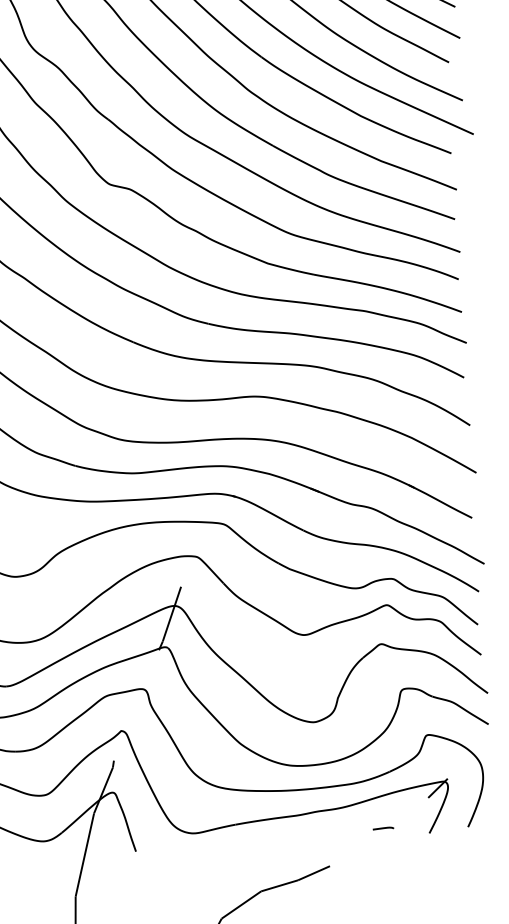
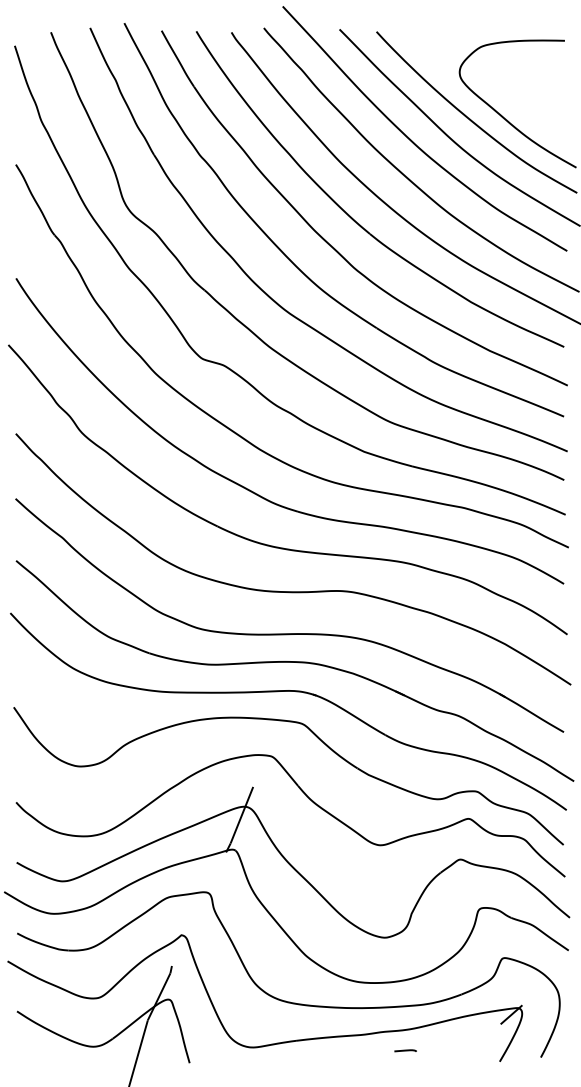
line: (383, 828) -> (405, 1050), moved

